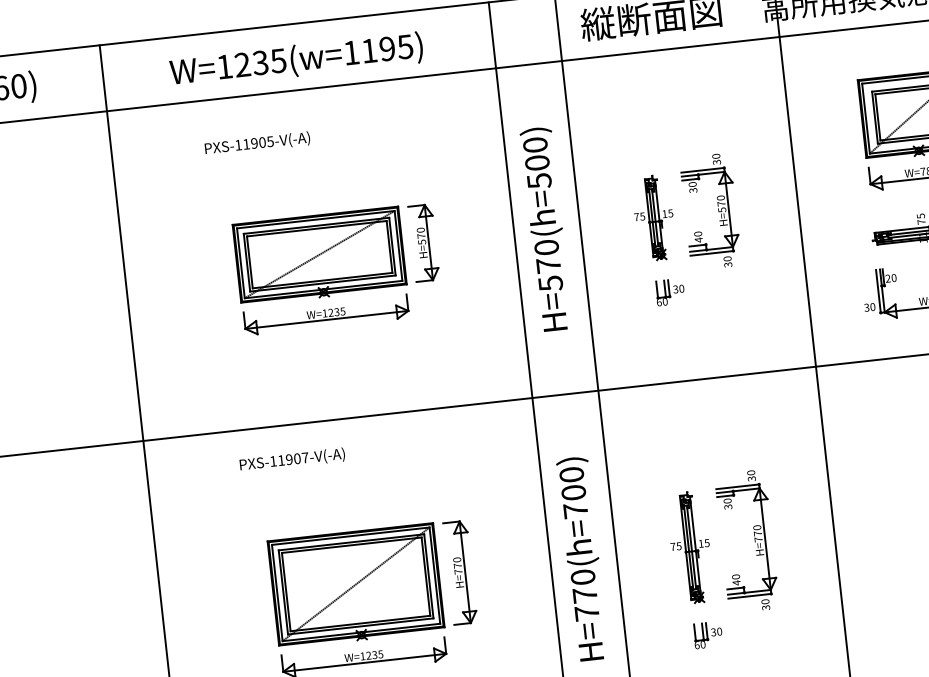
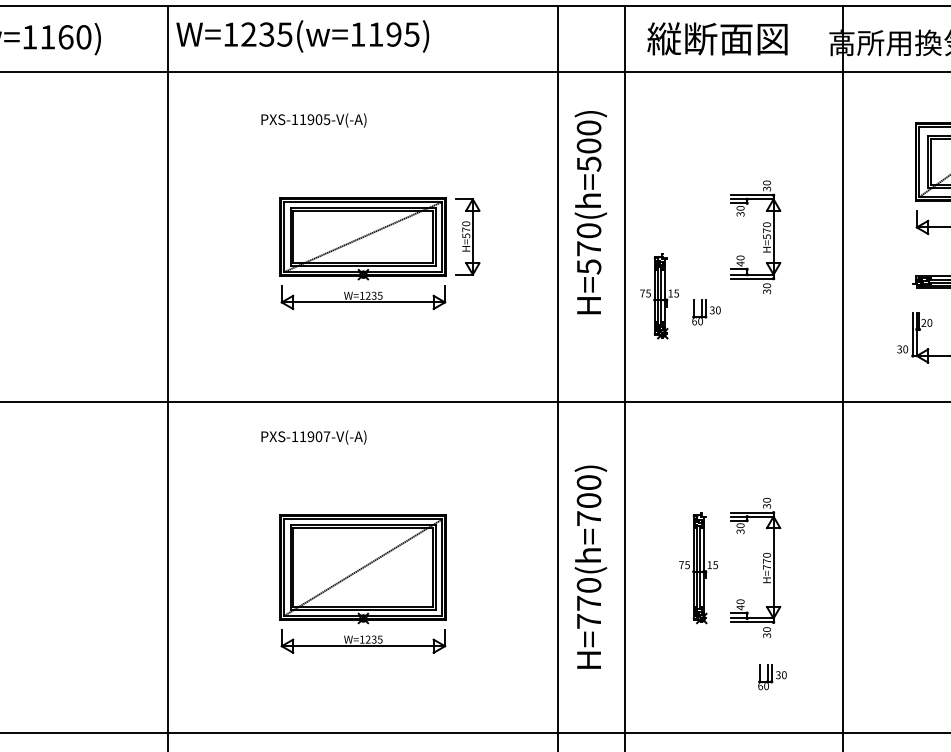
text: (296, 60) -> (302, 36), moved
part: (653, 218) -> (659, 296), moved
text: (546, 229) -> (590, 212), moved
part: (459, 572) -> (467, 567), removed
part: (708, 635) -> (772, 677), moved

